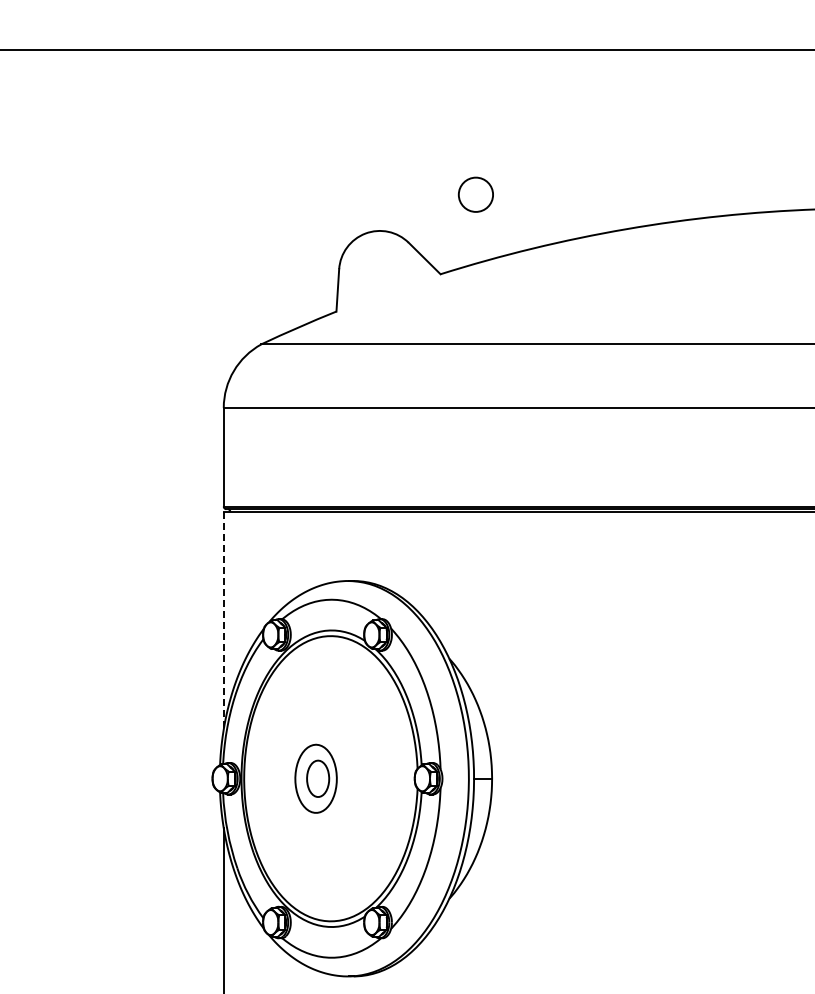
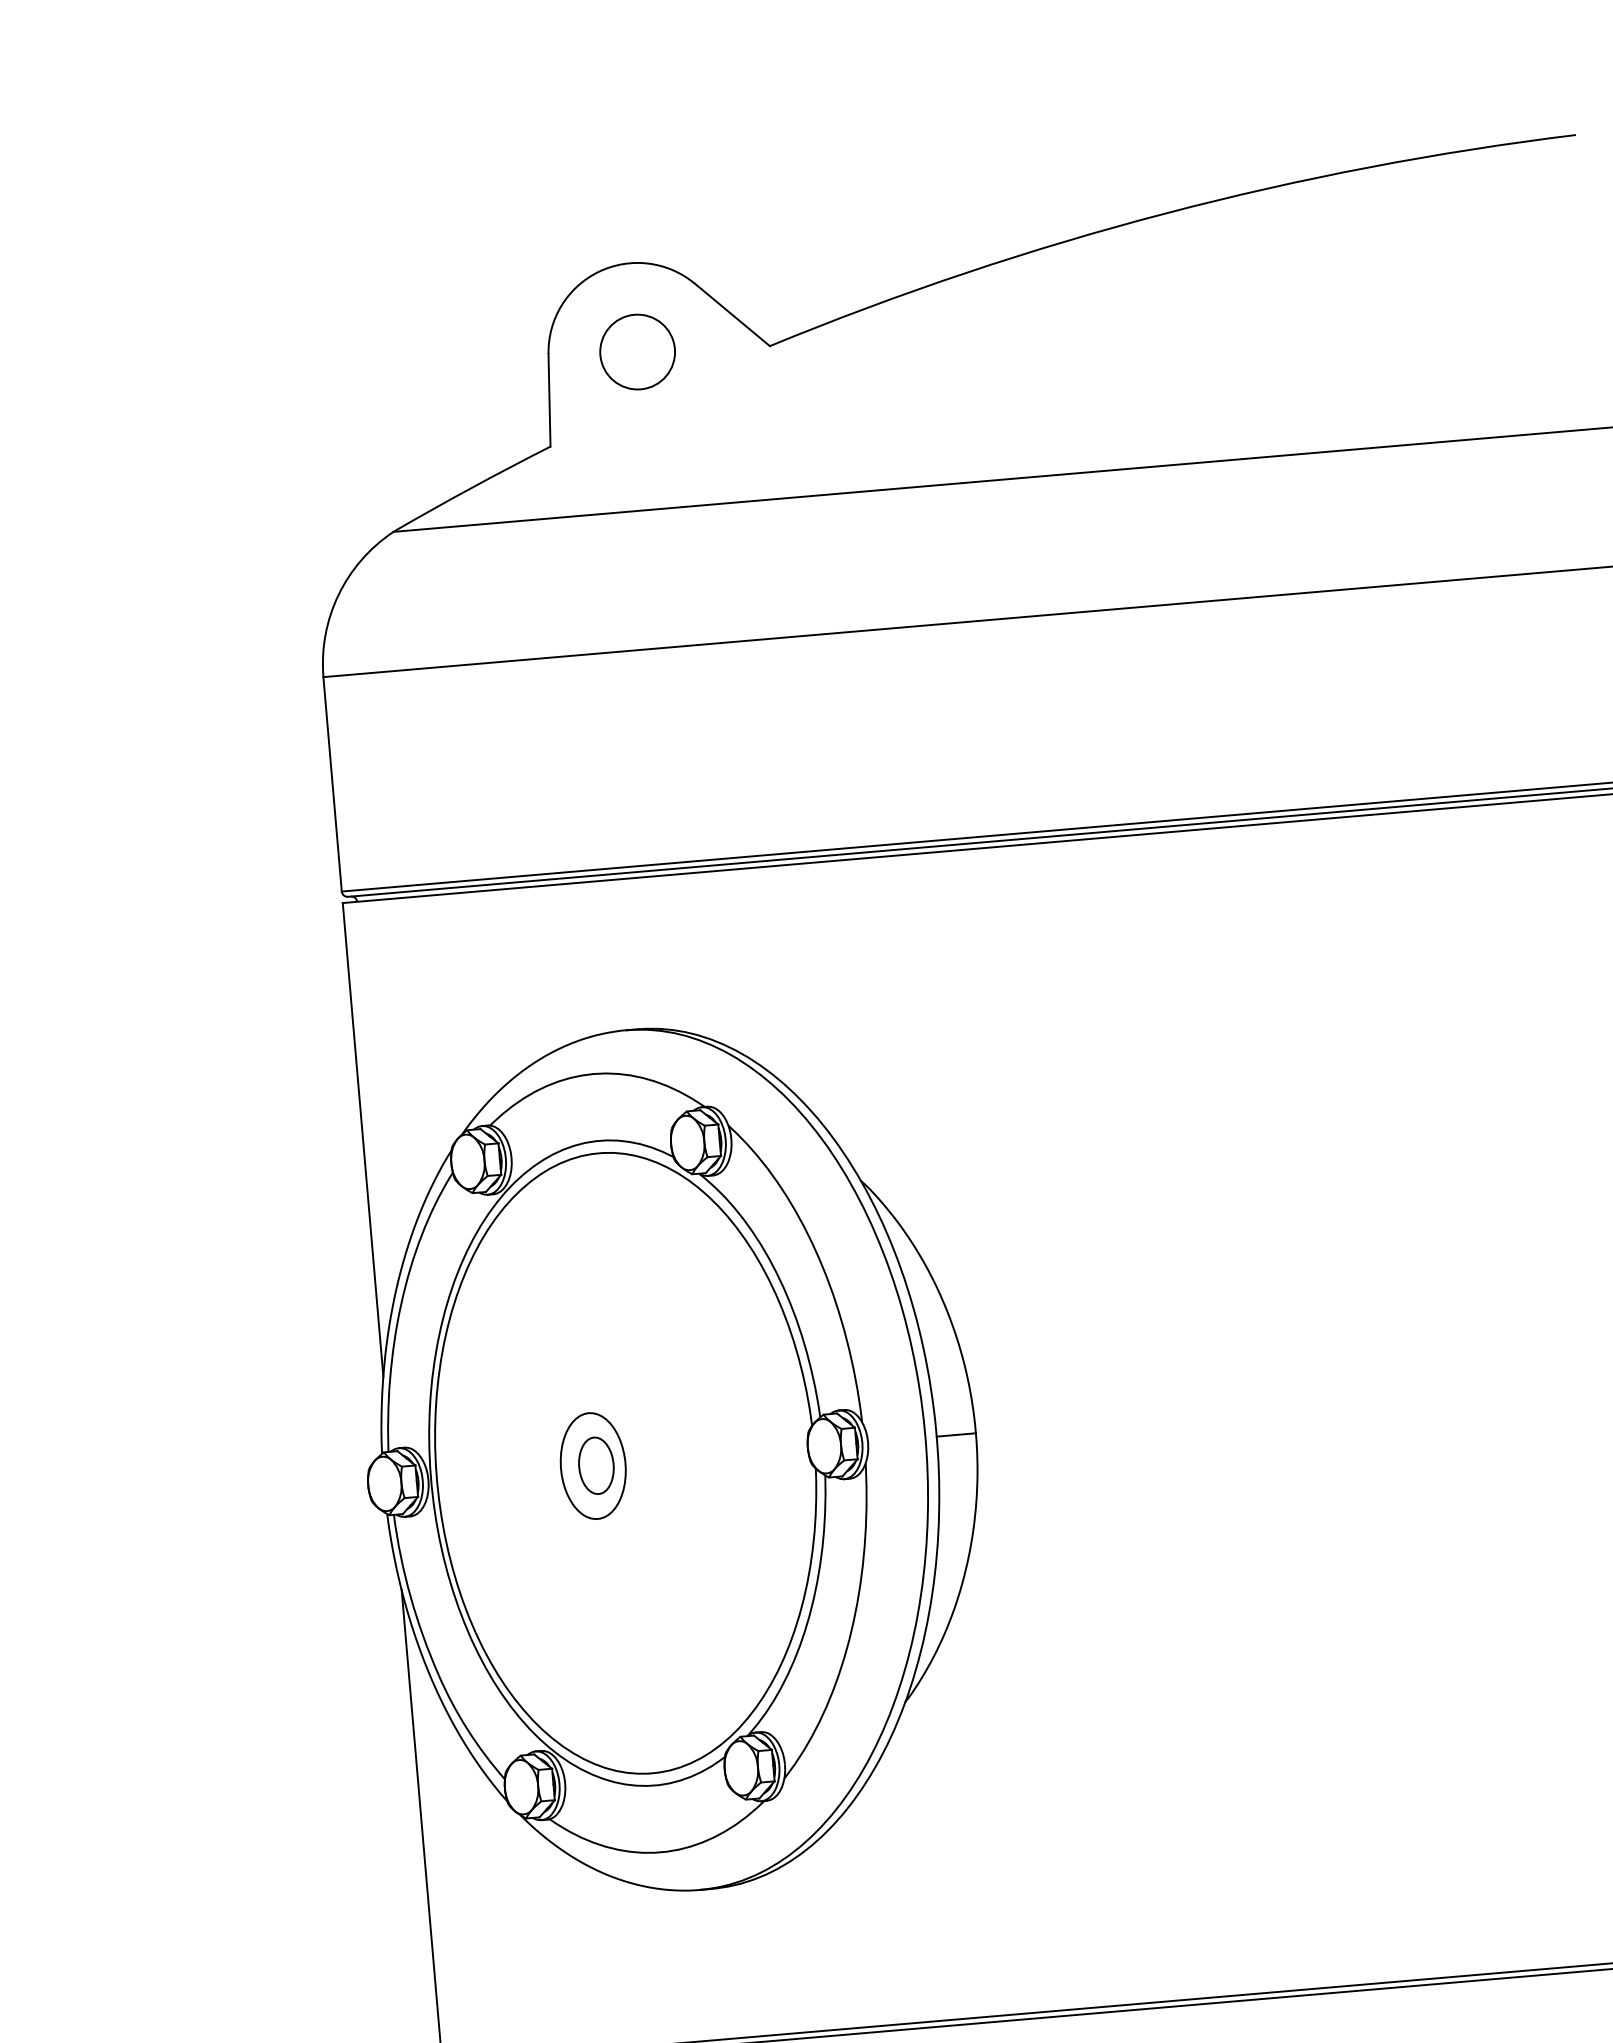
circle: (475, 194) -> (636, 351), moved
line: (223, 620) -> (362, 1139), dashed -> solid
part: (315, 778) -> (591, 1465), size x0.71

